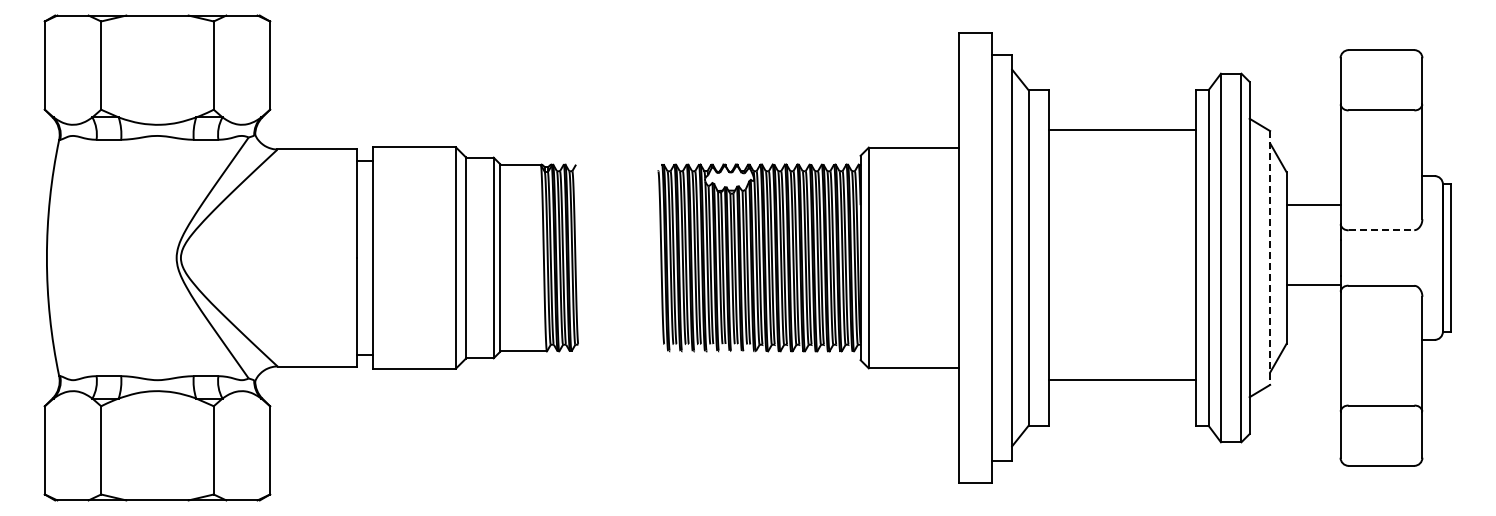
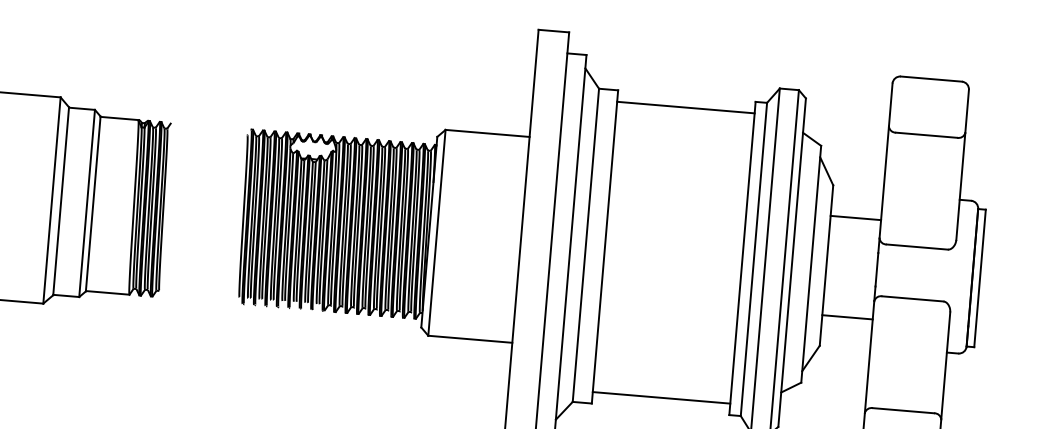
line: (1122, 130) -> (685, 107), moved
line: (1381, 230) -> (917, 247), dashed -> solid
line: (1270, 258) -> (811, 264), dashed -> solid
line: (1313, 285) -> (847, 317), moved
line: (1122, 379) -> (661, 397), moved

